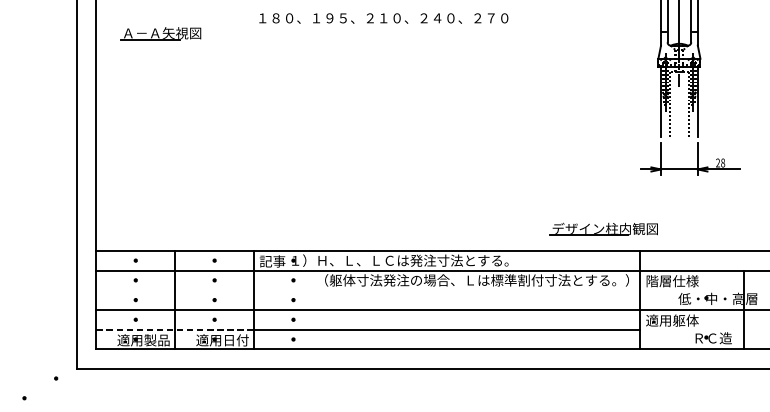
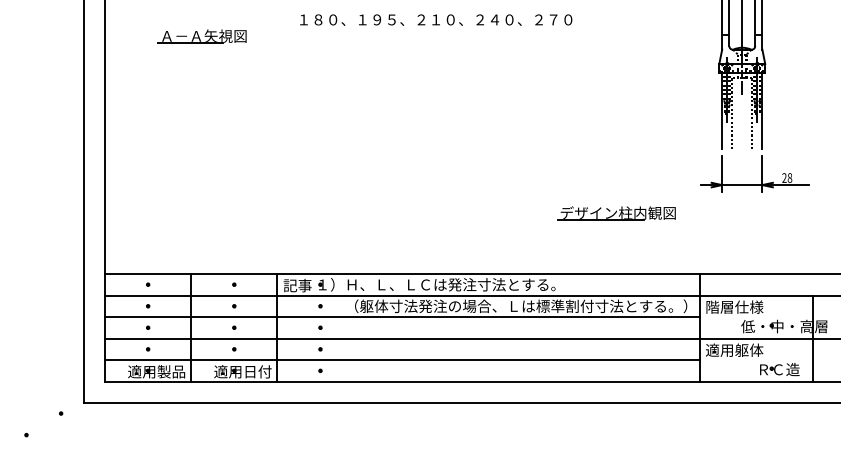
text: (384, 17) -> (436, 19), moved
part: (159, 33) -> (201, 36), moved
part: (603, 229) -> (616, 213), moved
line: (368, 290) -> (402, 317), added
line: (175, 329) -> (191, 360), dashed -> solid

